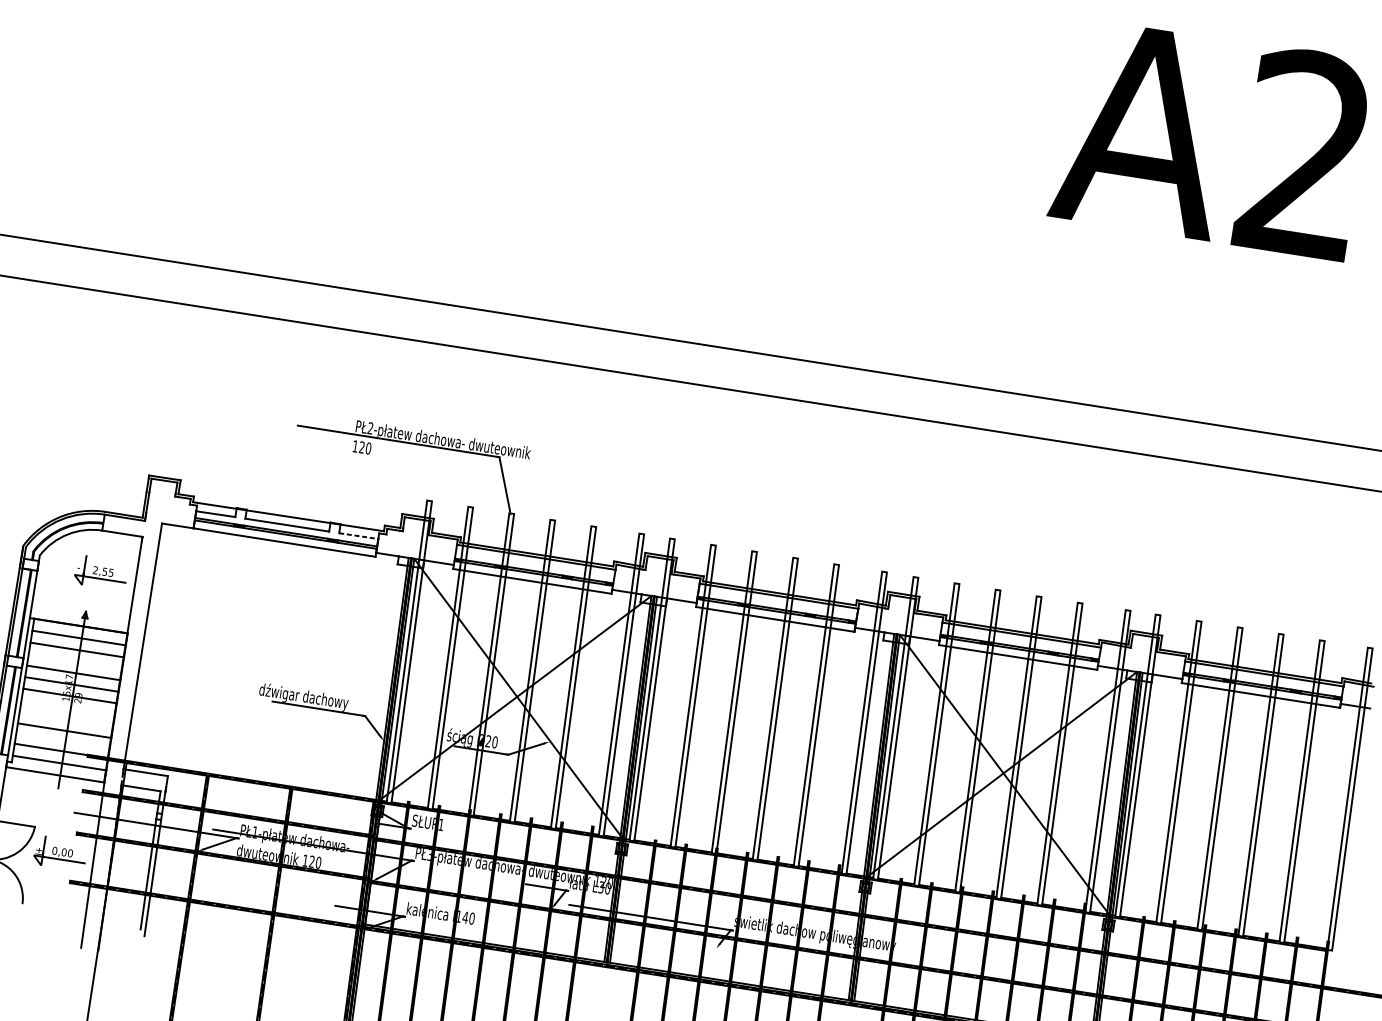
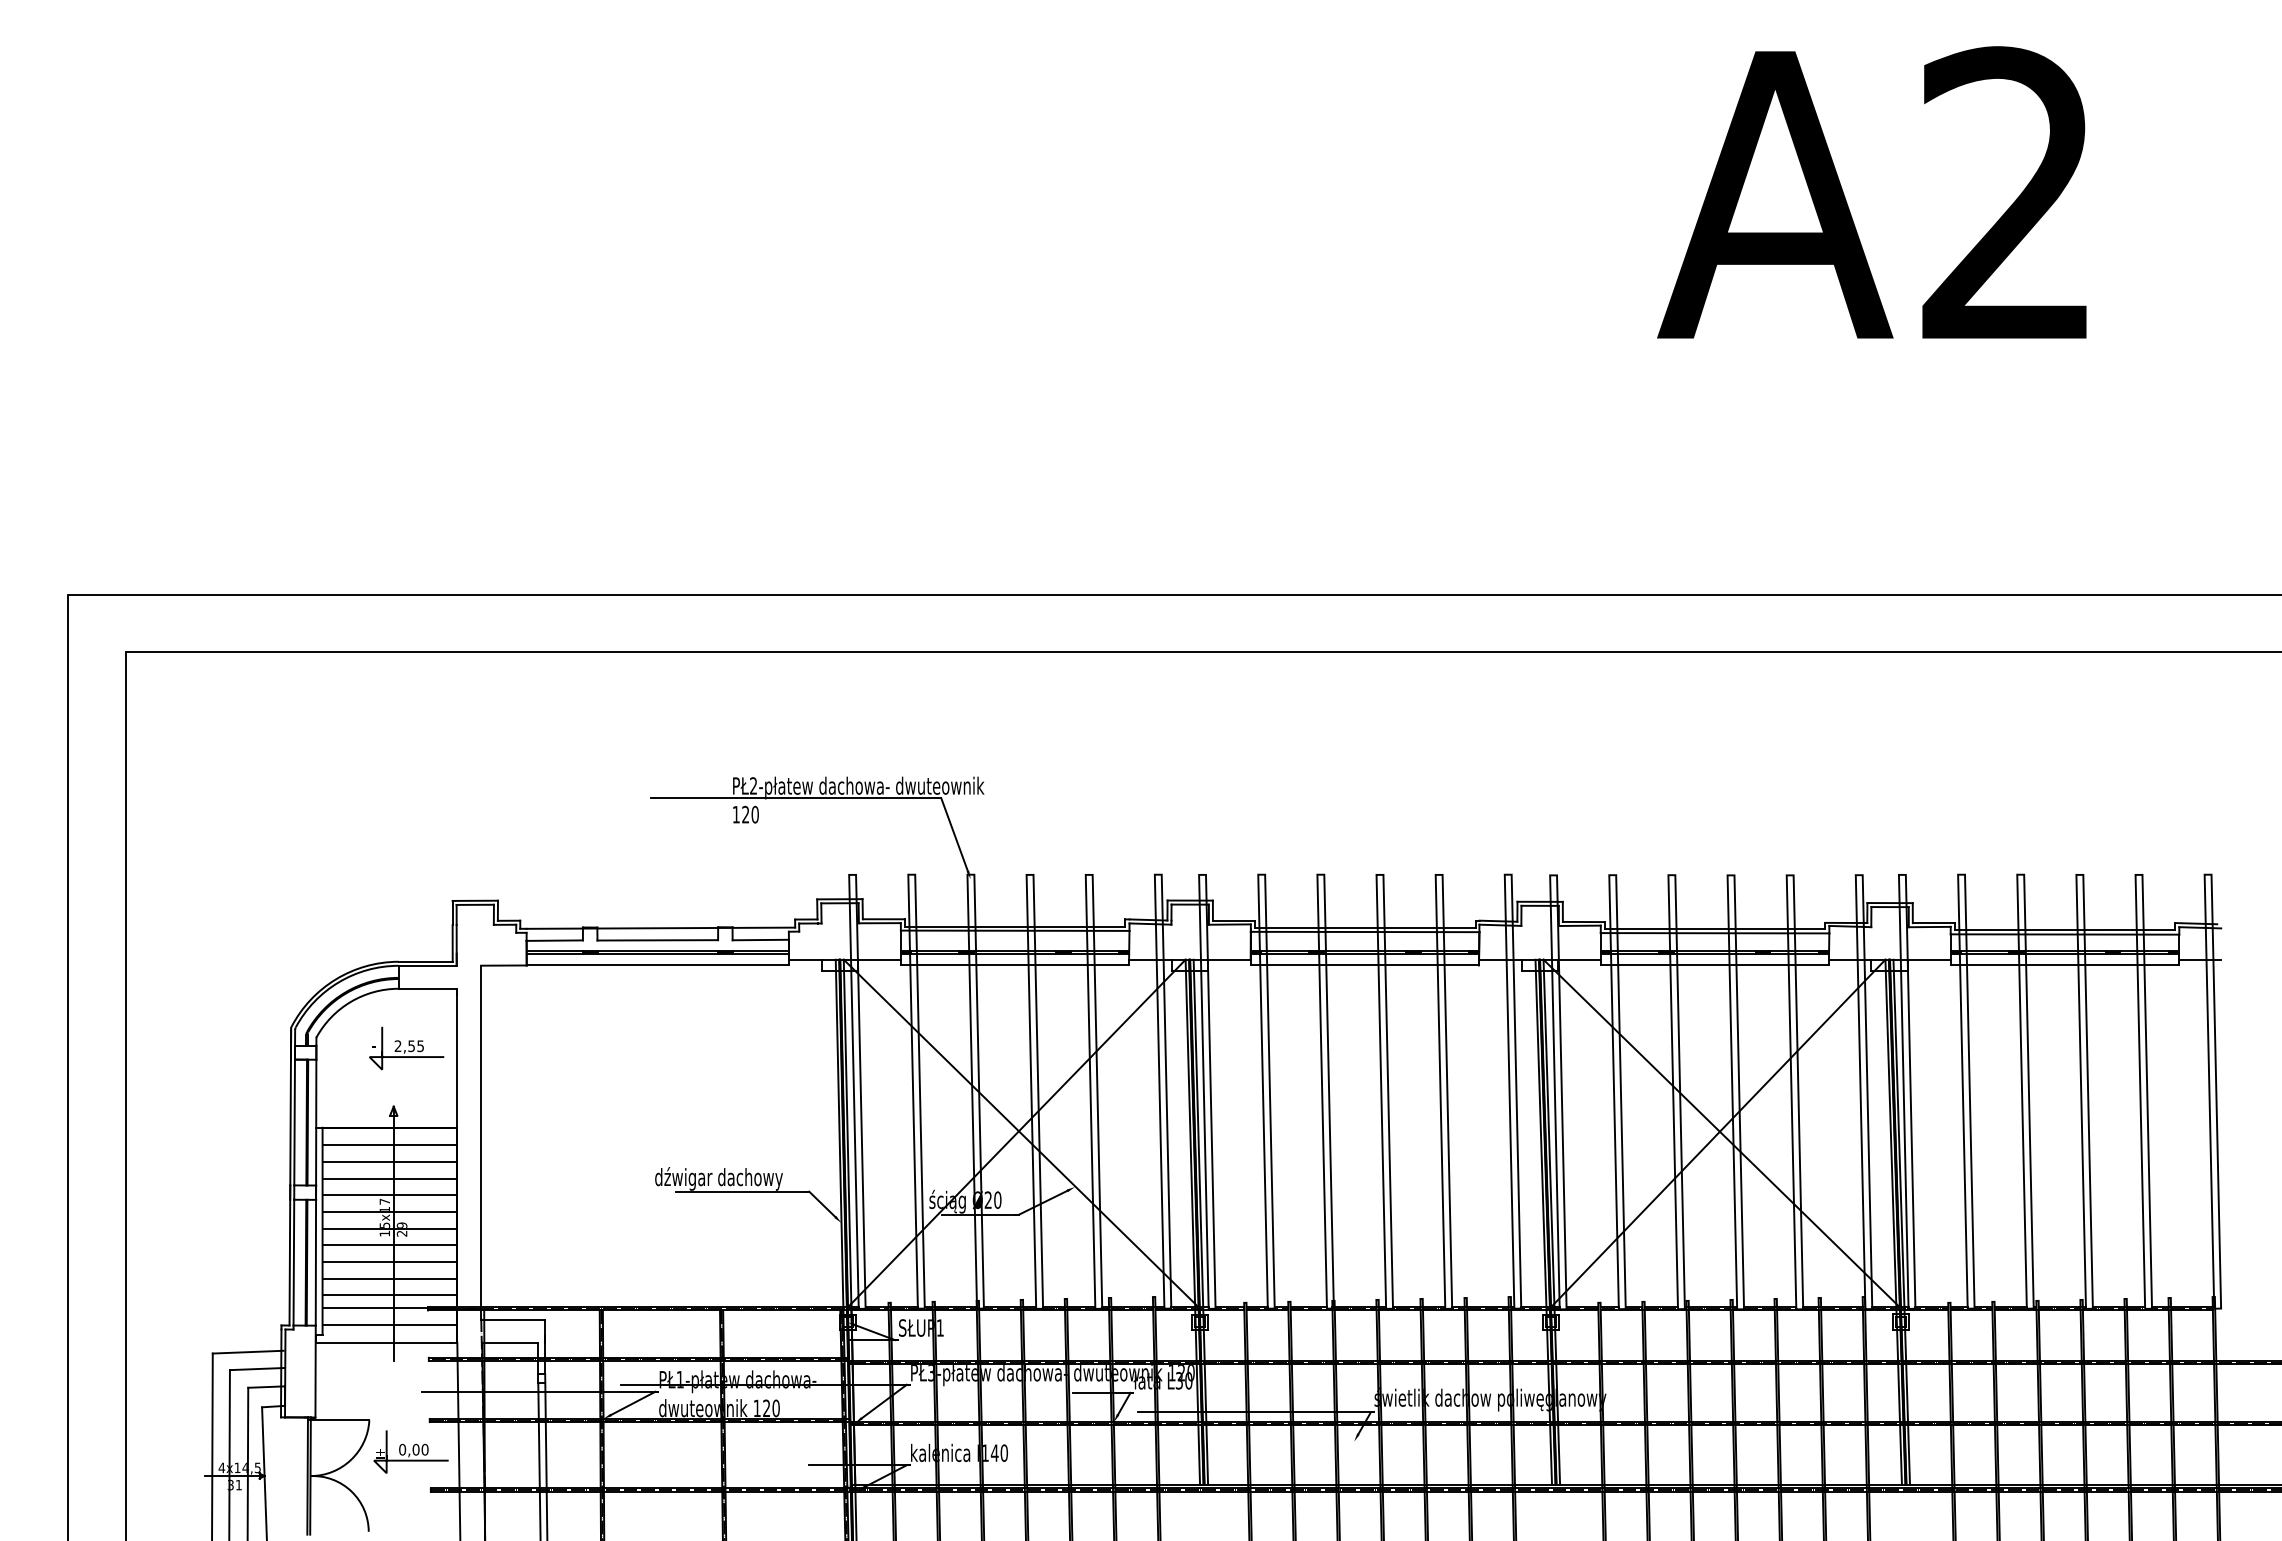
line: (359, 536) -> (761, 940), dashed -> solid
line: (75, 661) -> (389, 1178), added
line: (67, 707) -> (389, 1245), added
line: (66, 718) -> (389, 1261), added
line: (62, 742) -> (389, 1295), added

